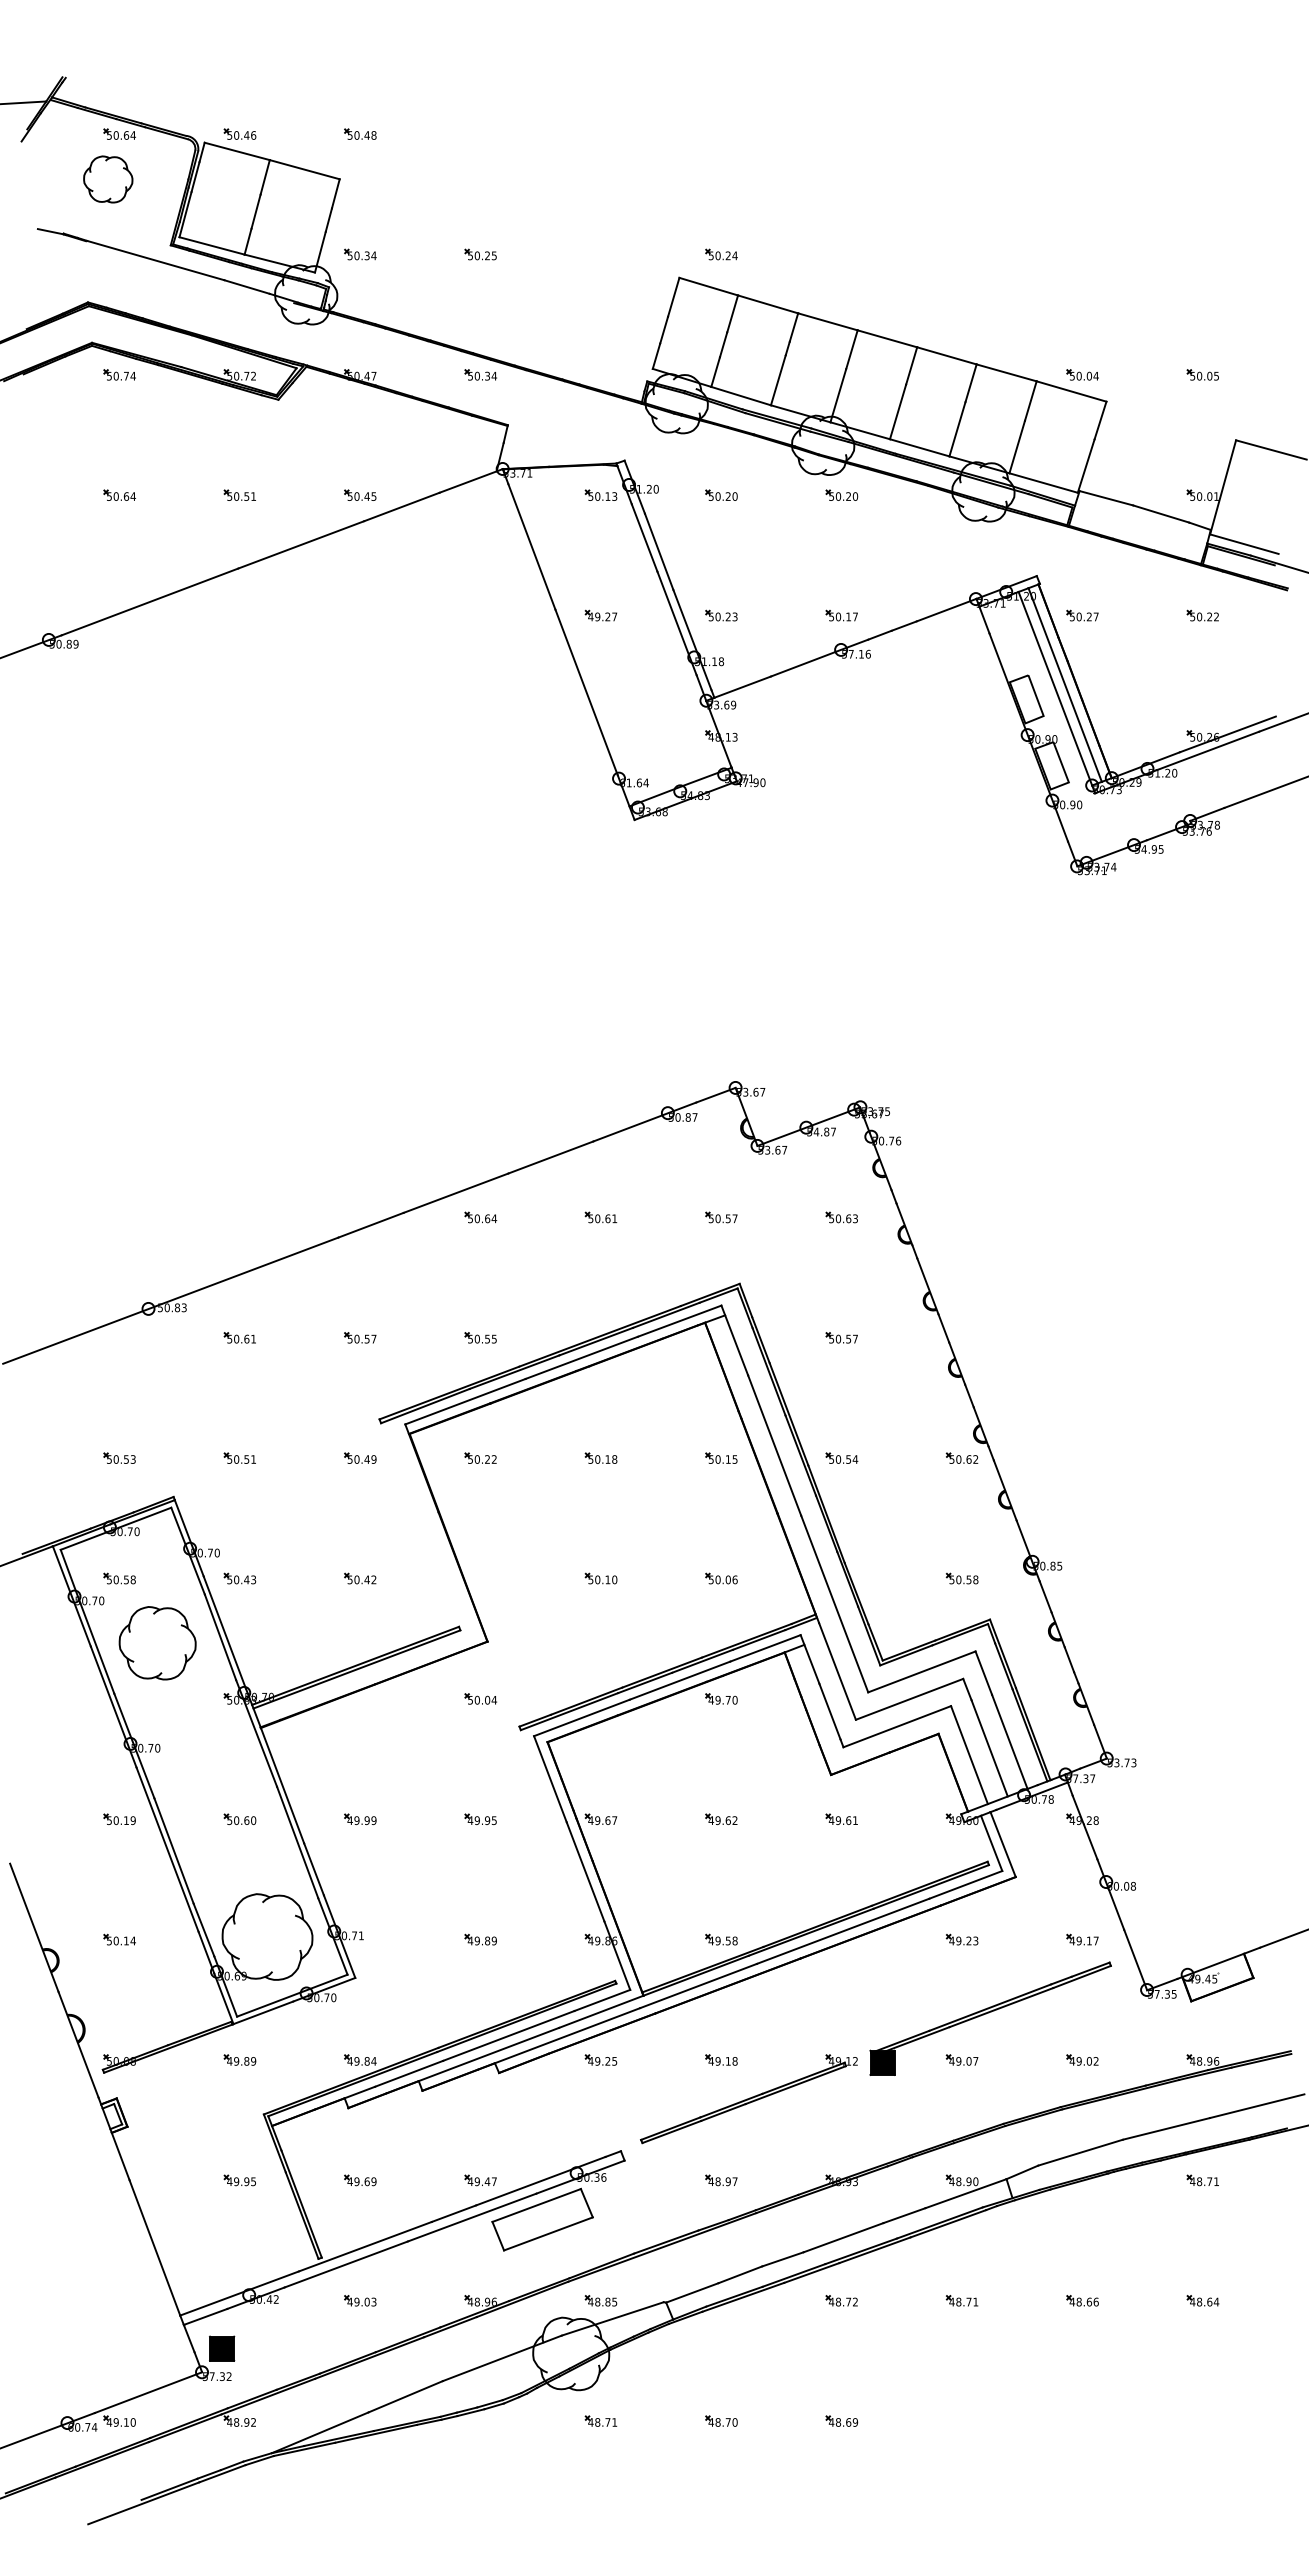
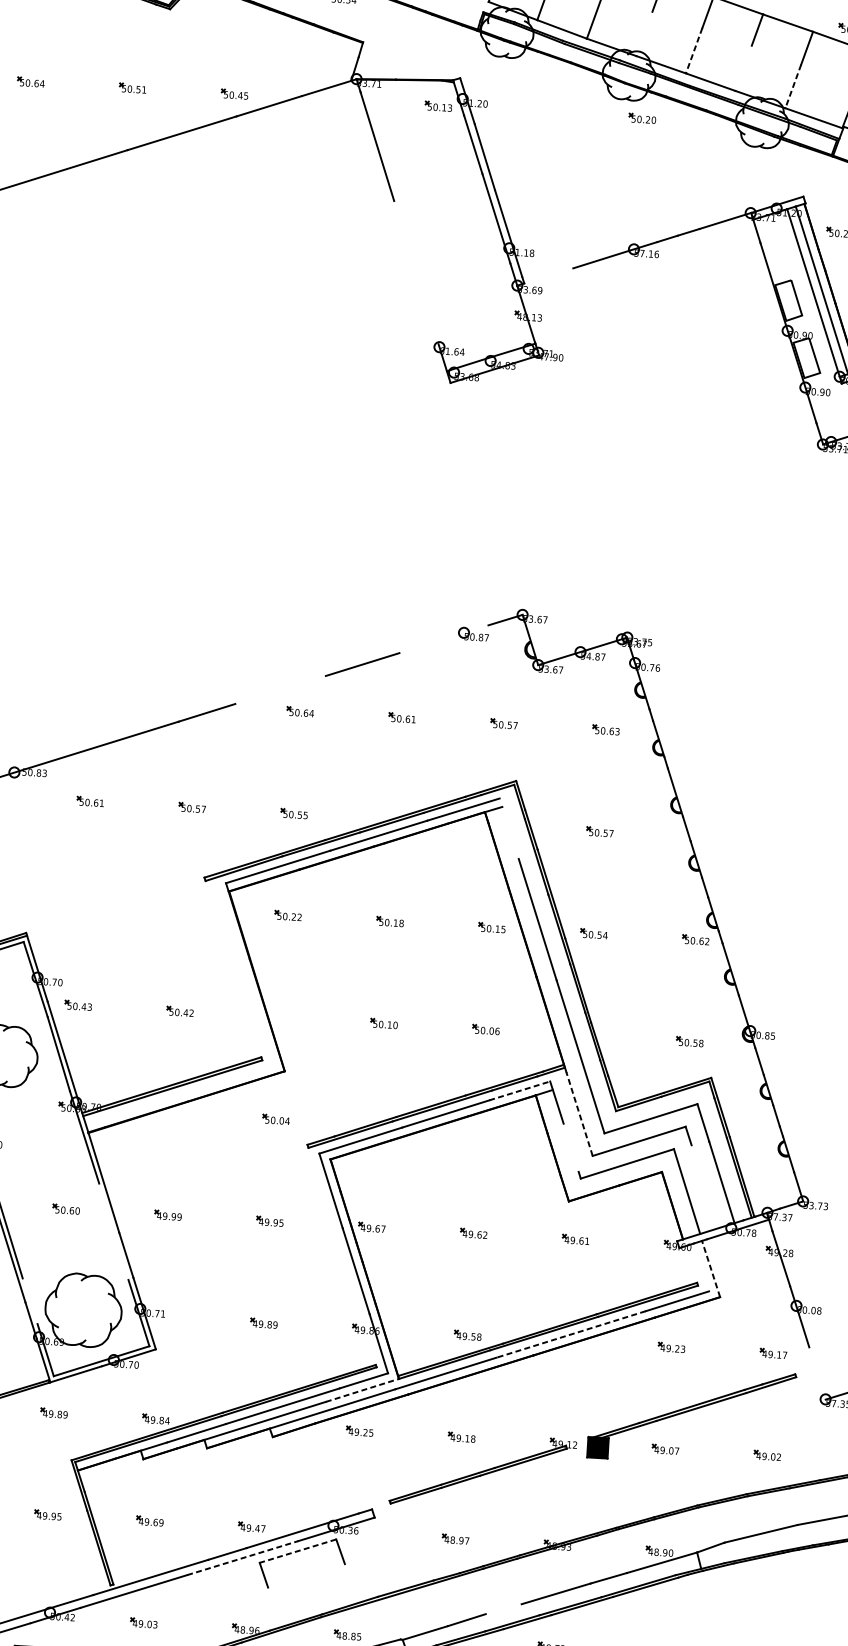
line: (838, 395) -> (644, 33), removed
line: (897, 412) -> (693, 51), solid -> dashed
line: (957, 429) -> (743, 68), removed
line: (1017, 447) -> (793, 86), solid -> dashed
part: (721, 494) -> (540, 111), removed
part: (600, 615) -> (431, 208), removed
part: (721, 615) -> (534, 214), removed
part: (841, 615) -> (636, 220), removed
line: (742, 686) -> (548, 275), removed
line: (586, 692) -> (416, 272), removed
line: (644, 1121) -> (443, 638), removed
line: (455, 1192) -> (280, 689), removed
line: (734, 1340) -> (508, 828), removed
part: (239, 1457) -> (83, 902), removed
part: (360, 1457) -> (186, 908), removed
line: (765, 1648) -> (519, 1091), solid -> dashed
line: (837, 1671) -> (579, 1114), solid -> dashed
part: (721, 1698) -> (479, 1131), removed
line: (829, 1711) -> (570, 1147), removed
line: (989, 1748) -> (704, 1186), removed
line: (297, 1842) -> (113, 1231), removed
line: (991, 1843) -> (701, 1267), removed
line: (1003, 1844) -> (711, 1268), solid -> dashed
line: (203, 1929) -> (29, 1300), removed
line: (842, 1931) -> (570, 1334), solid -> dashed
line: (1135, 1959) -> (817, 1372), removed
line: (601, 2011) -> (362, 1390), solid -> dashed
line: (536, 2205) -> (297, 1551), solid -> dashed
line: (472, 2217) -> (243, 1558), solid -> dashed
line: (548, 2233) -> (306, 1575), removed
line: (782, 2259) -> (503, 1609), removed

